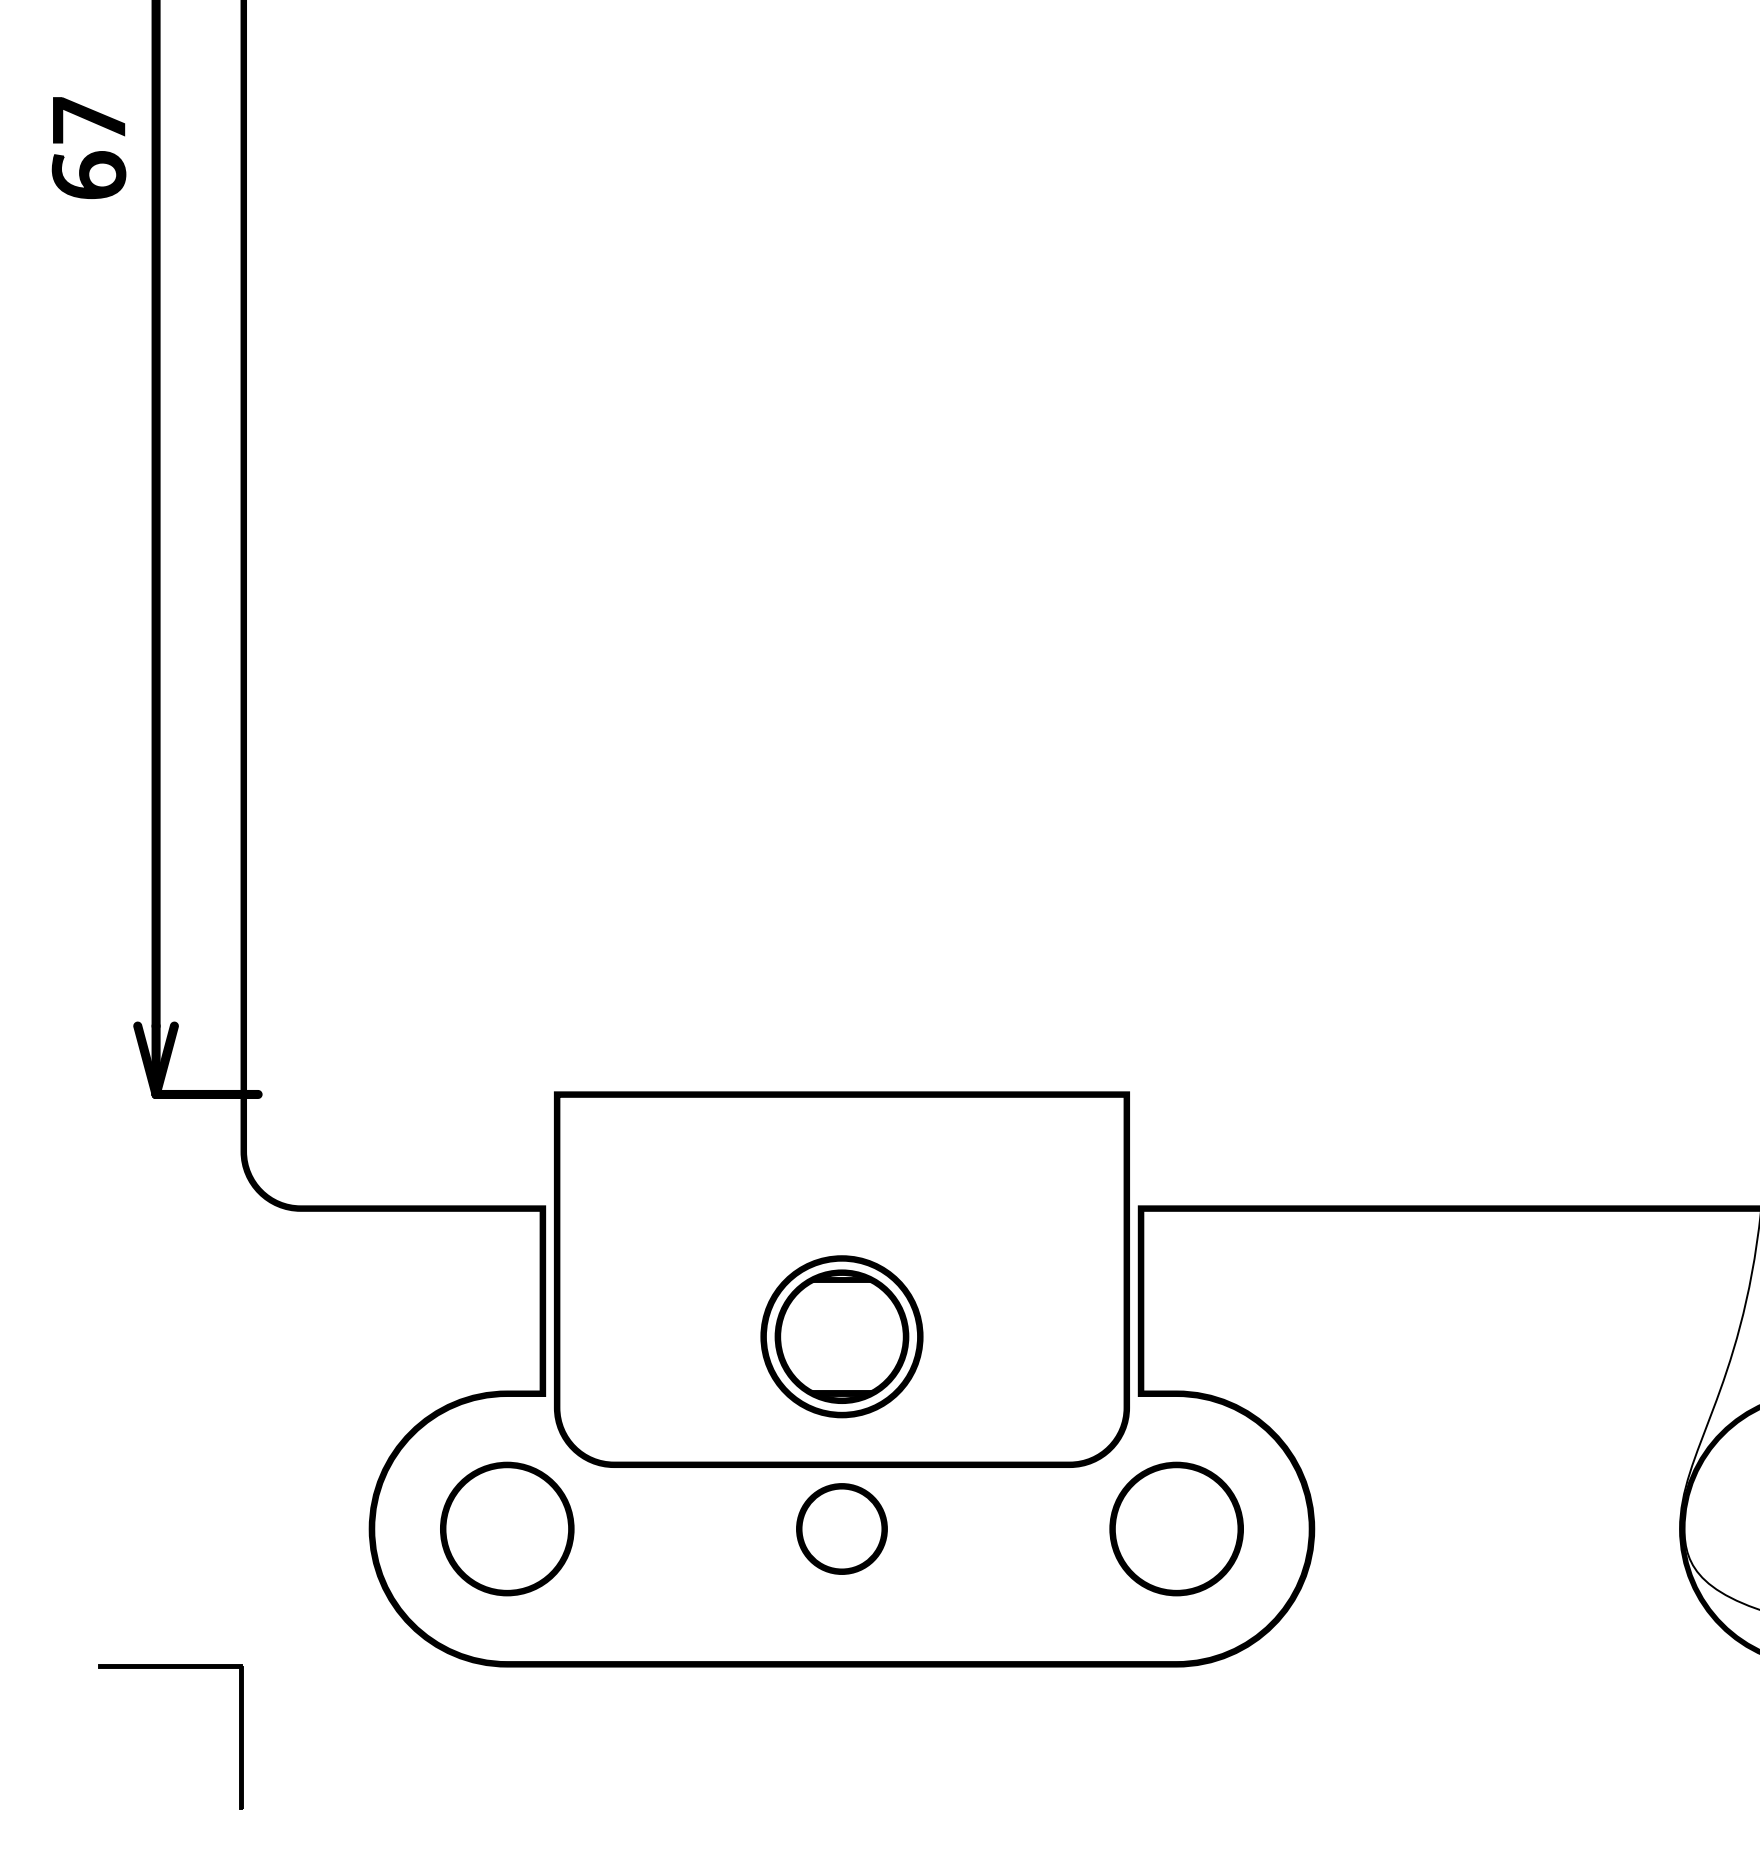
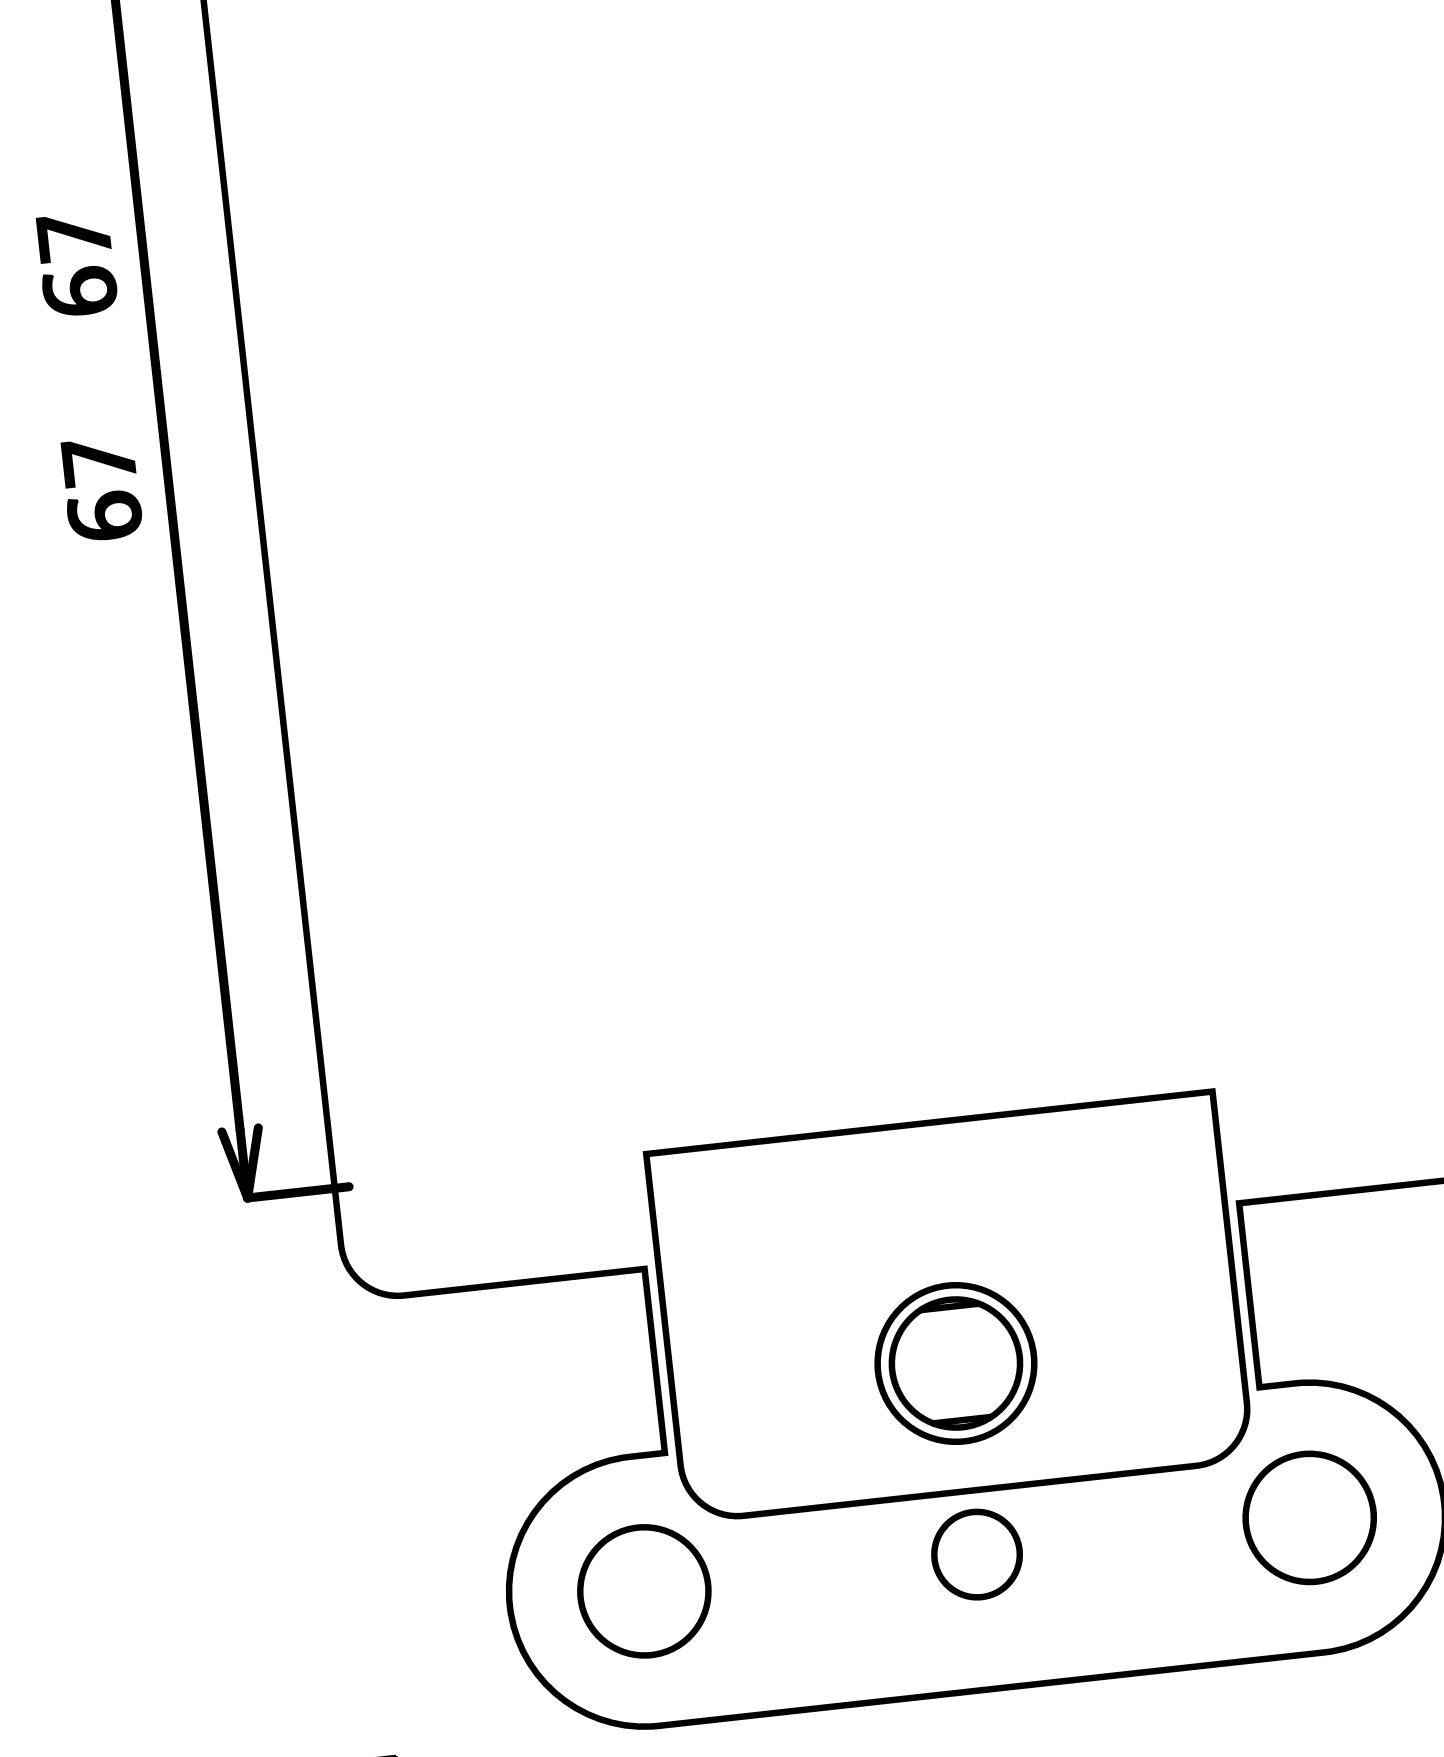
part: (90, 379) -> (103, 494), added

